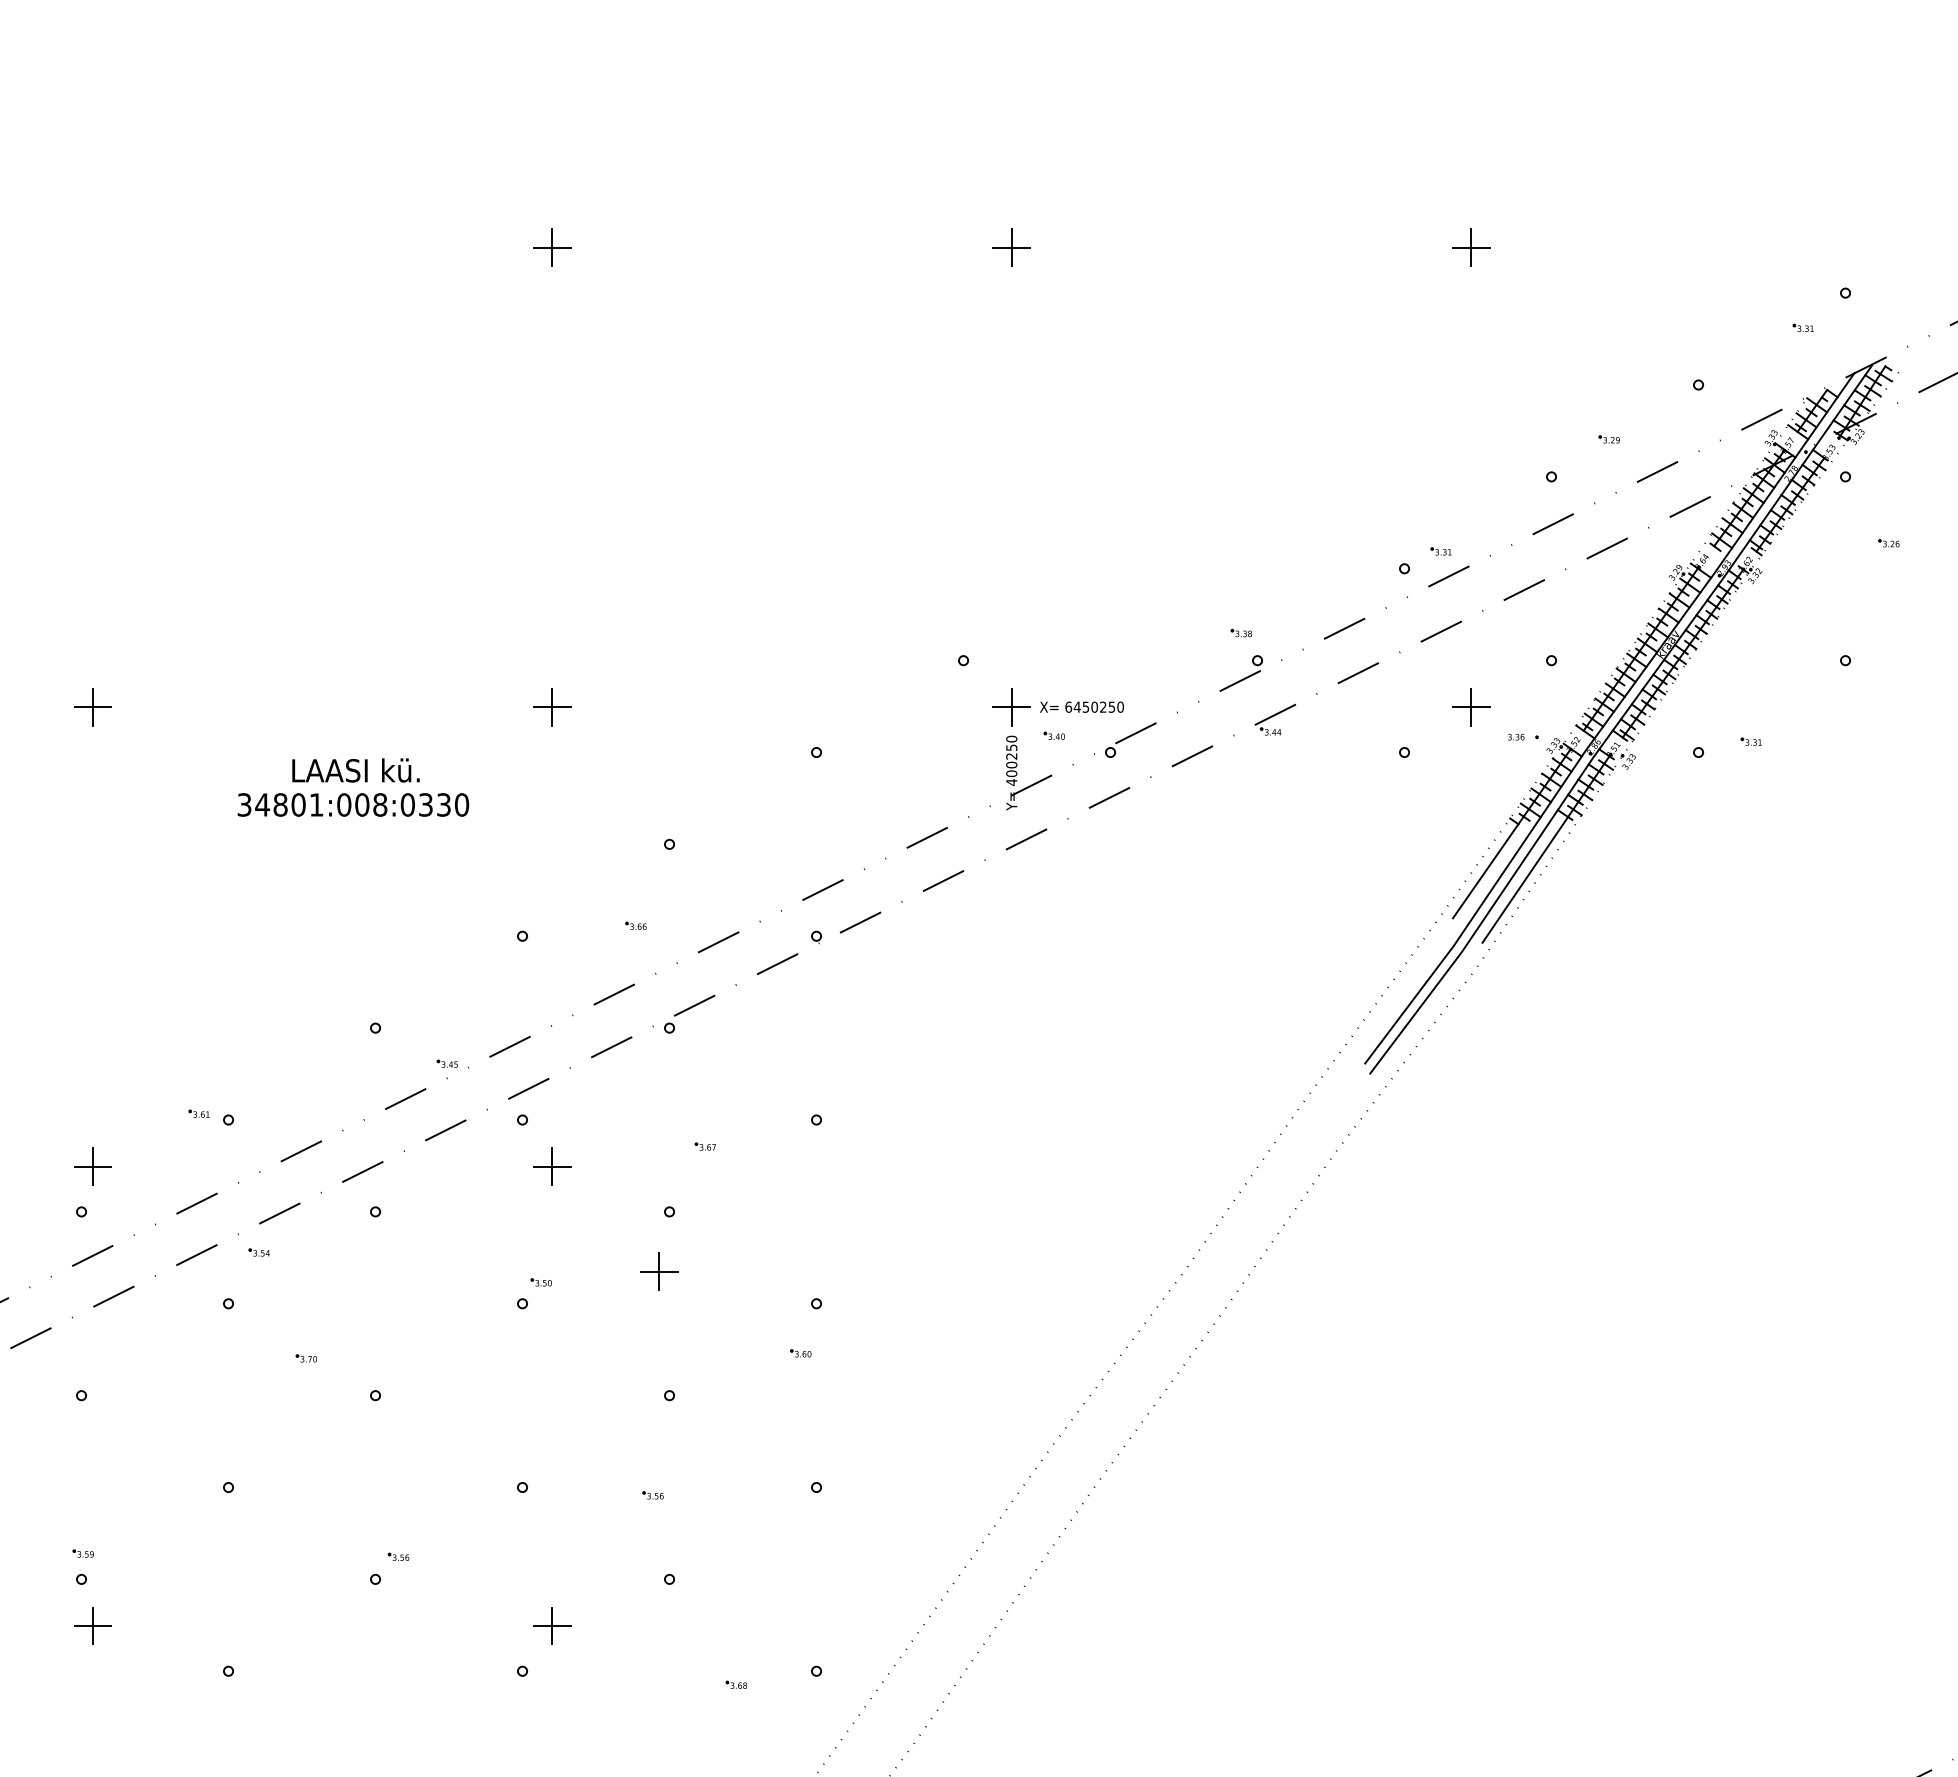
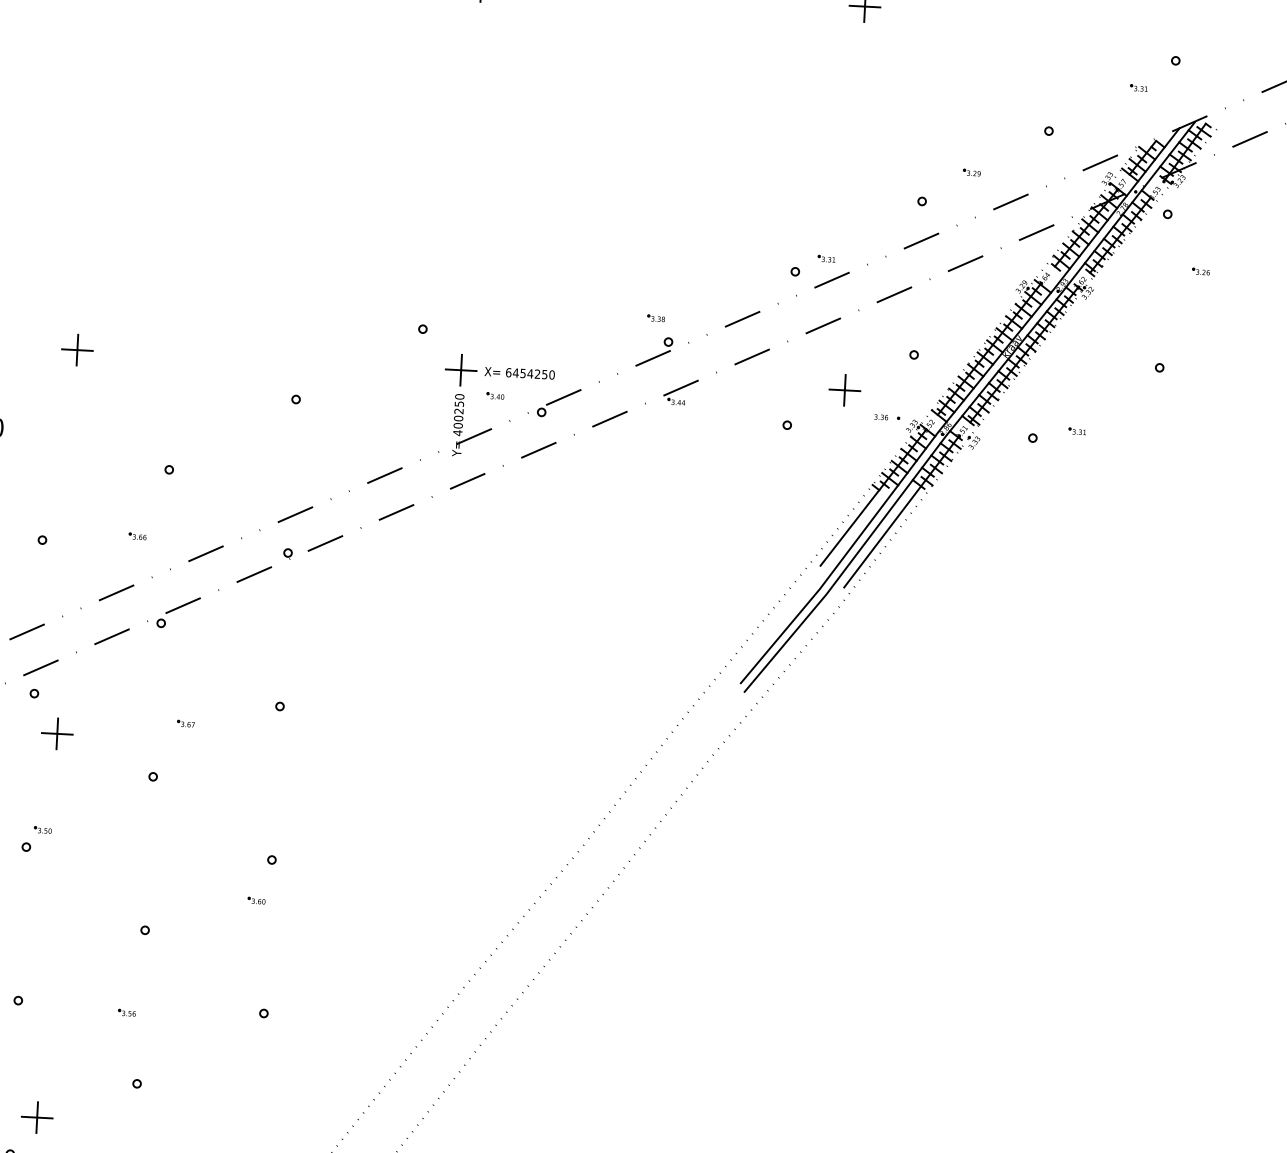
text: (1094, 706) -> (530, 373), 6450250 -> 6454250
part: (659, 1271) -> (142, 826), removed

